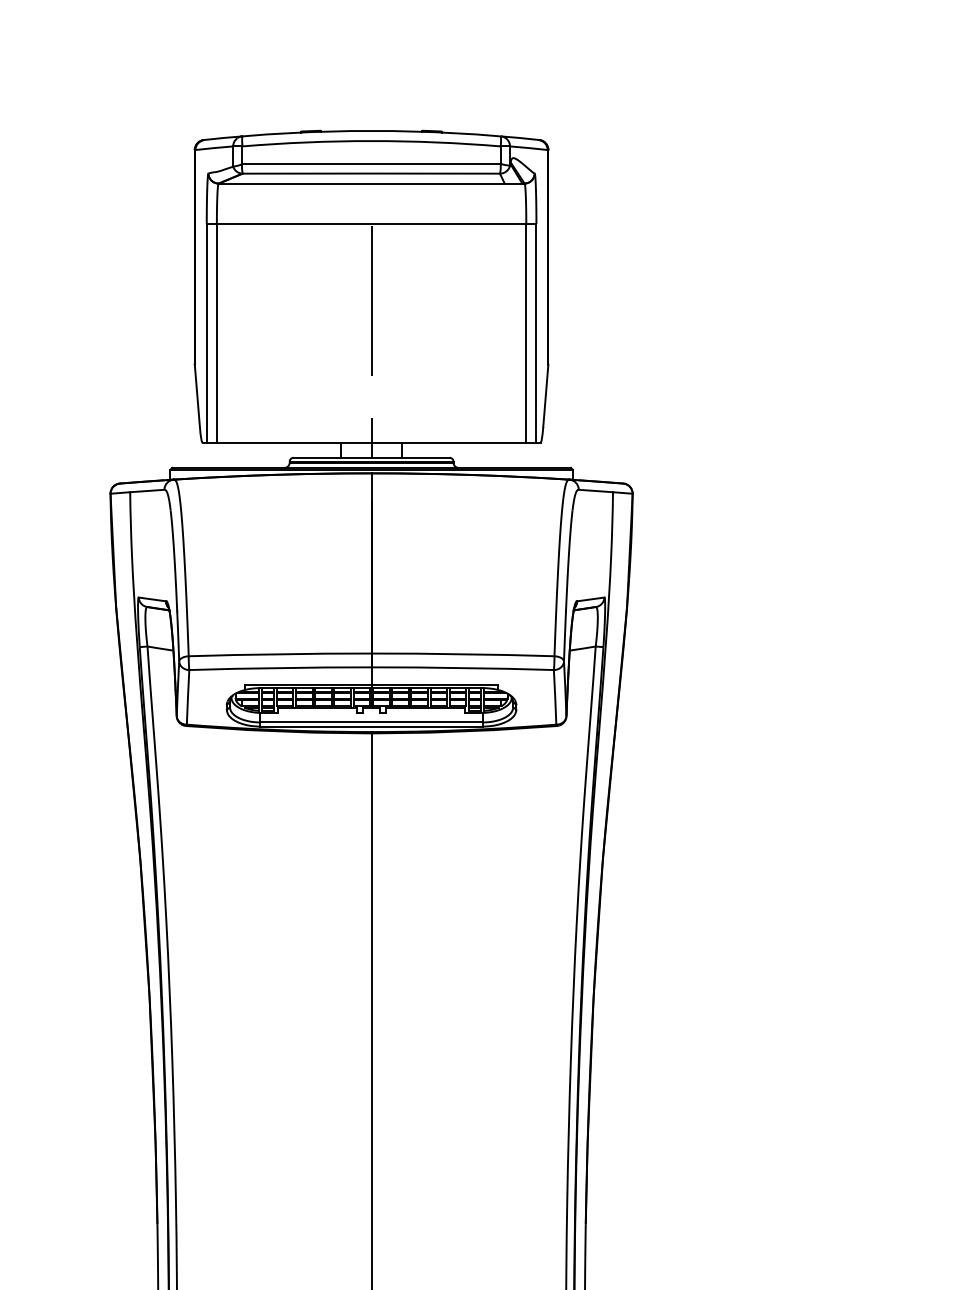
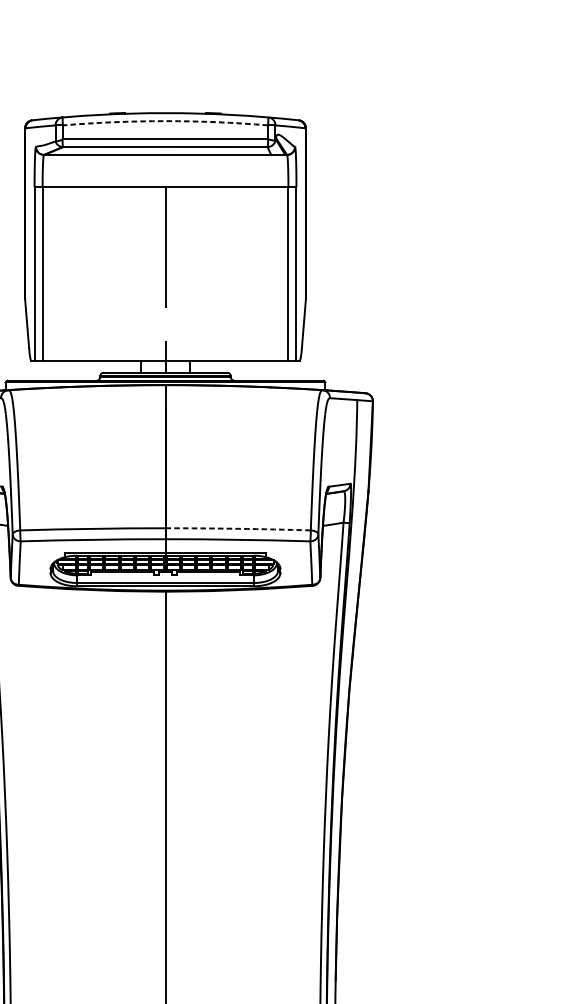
arc: (371, 141) -> (165, 121), solid -> dashed
arc: (463, 654) -> (238, 529), solid -> dashed

